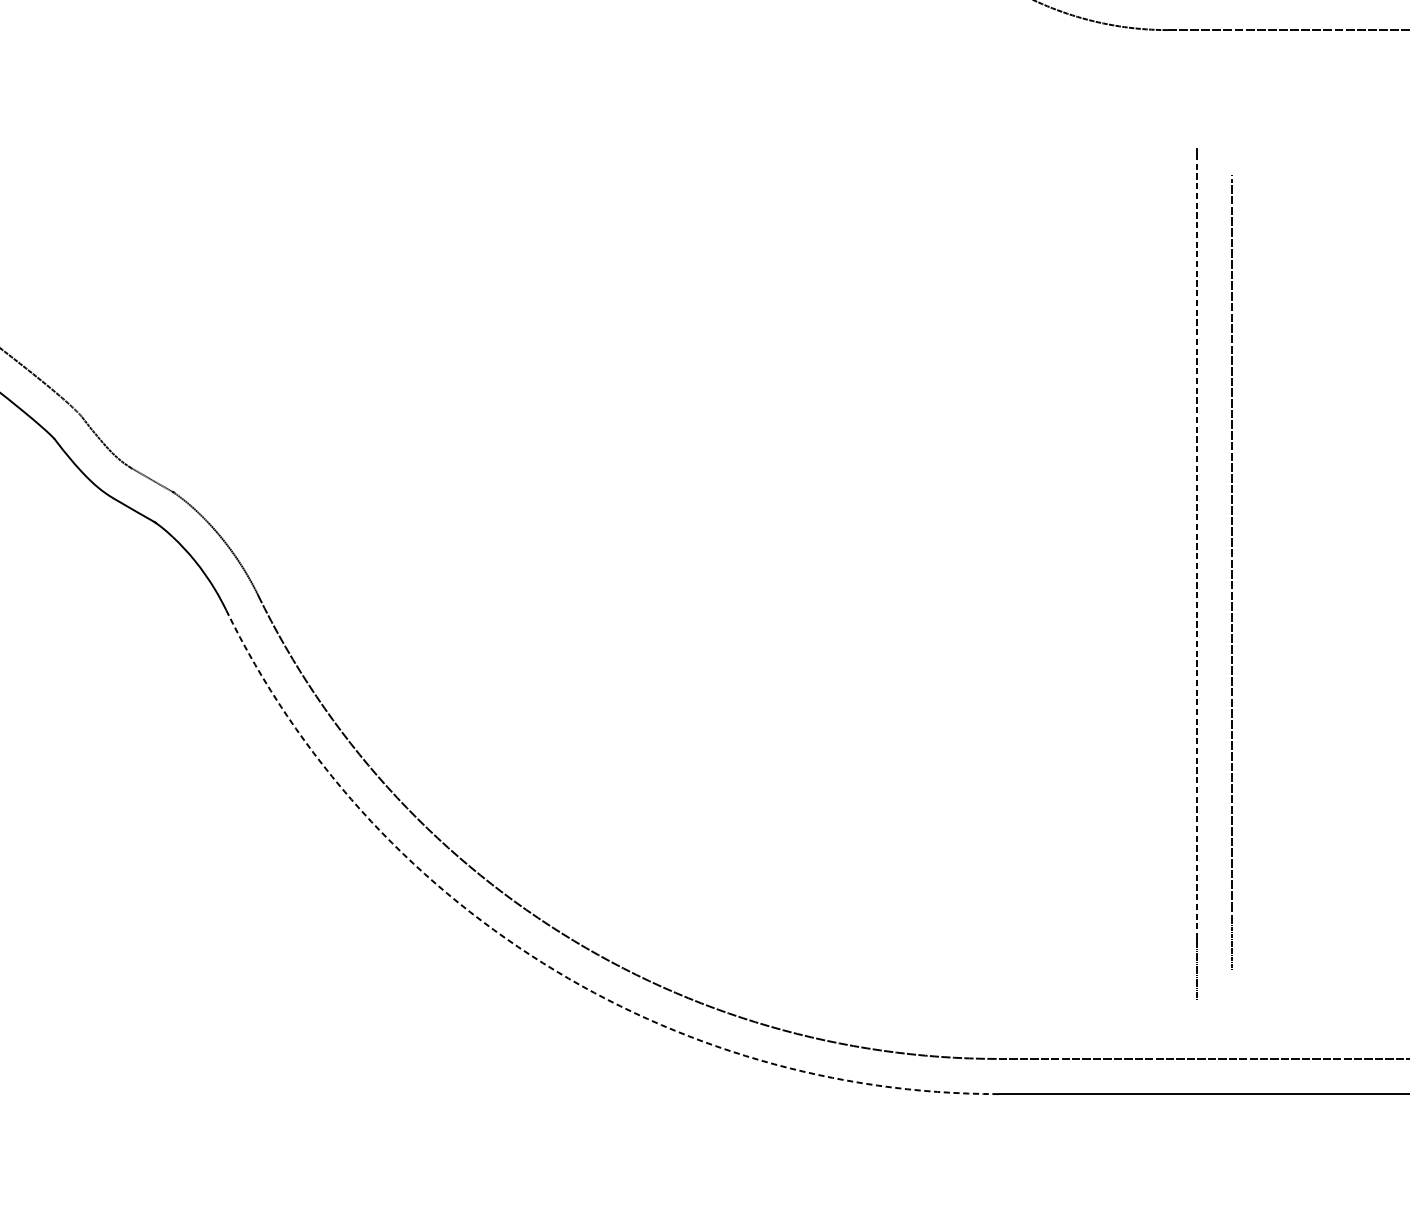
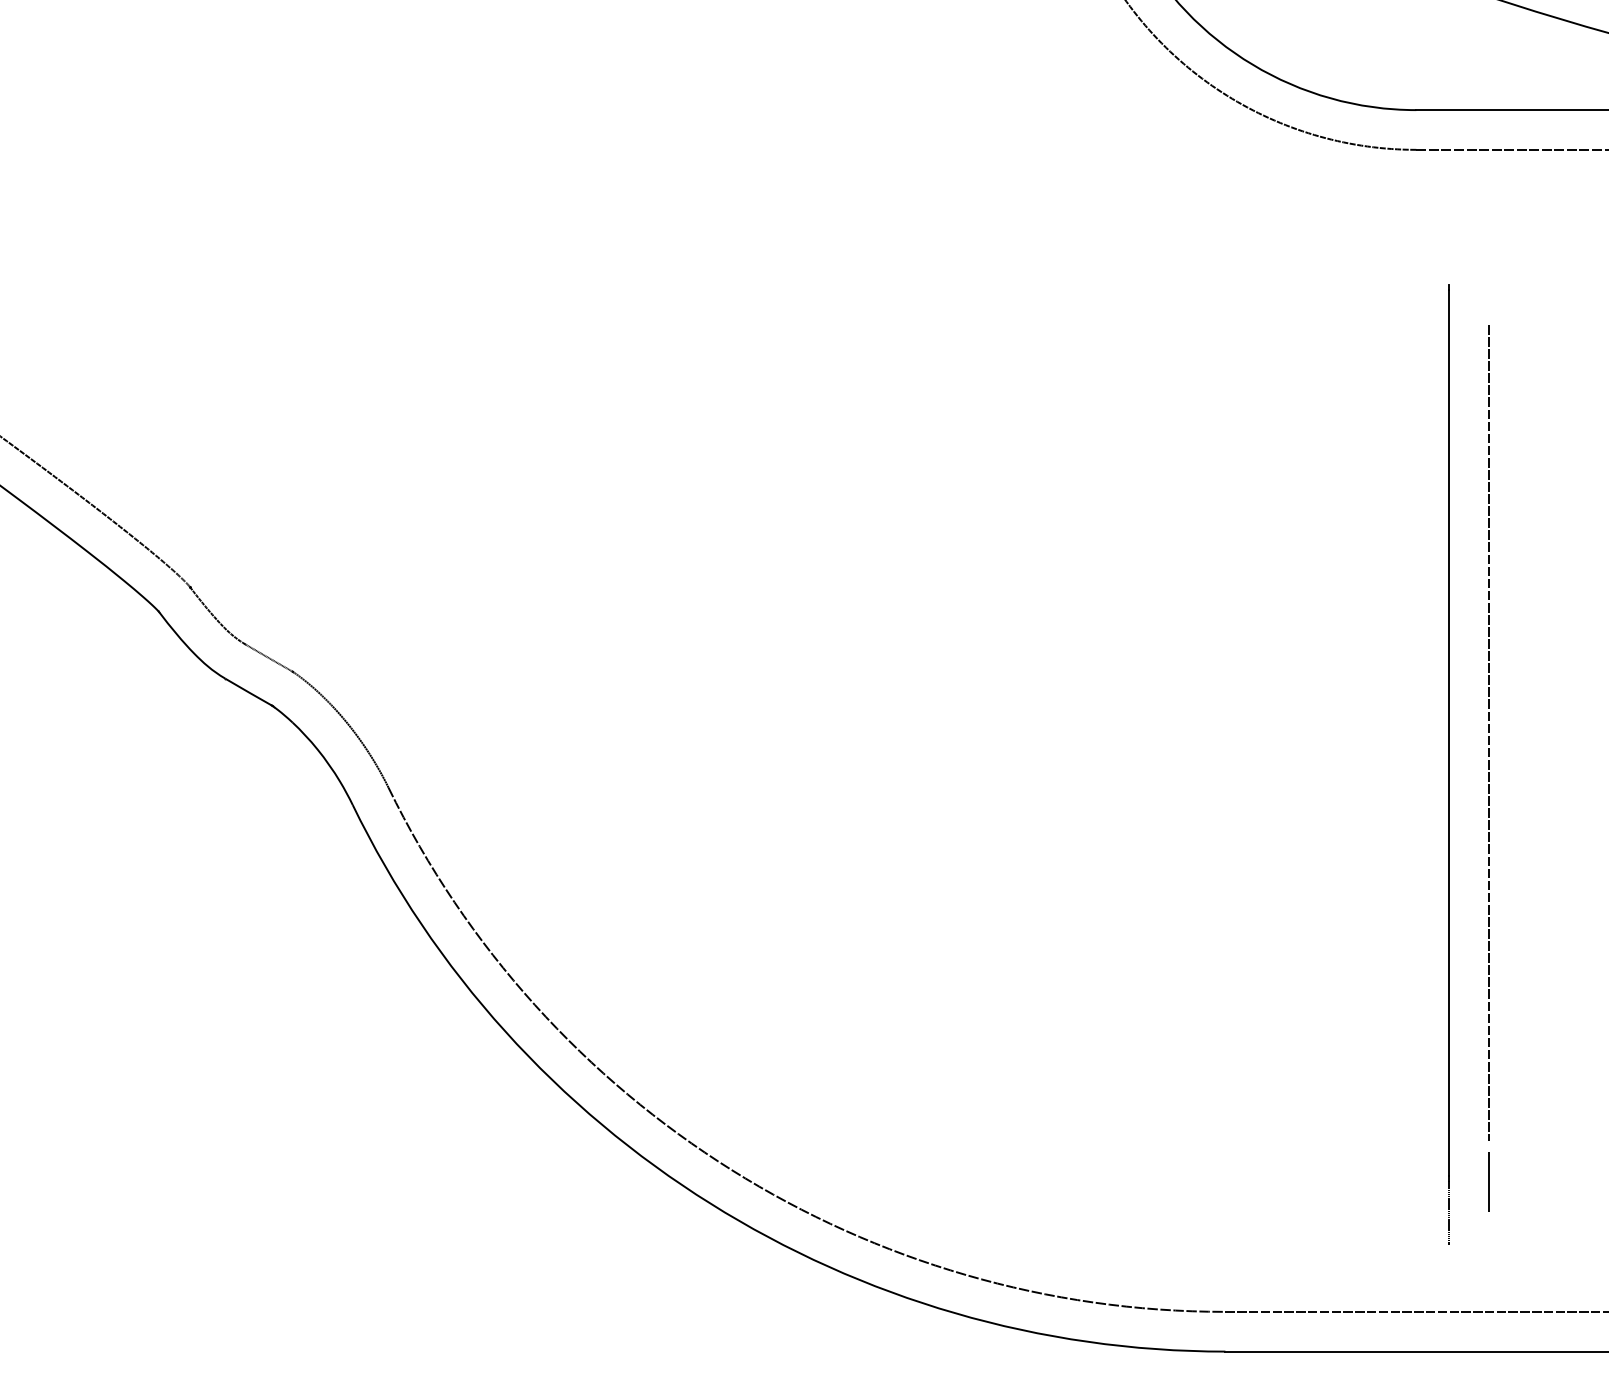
line: (1196, 546) -> (1448, 733), dashed -> solid
arc: (542, 963) -> (710, 1203), dashed -> solid

